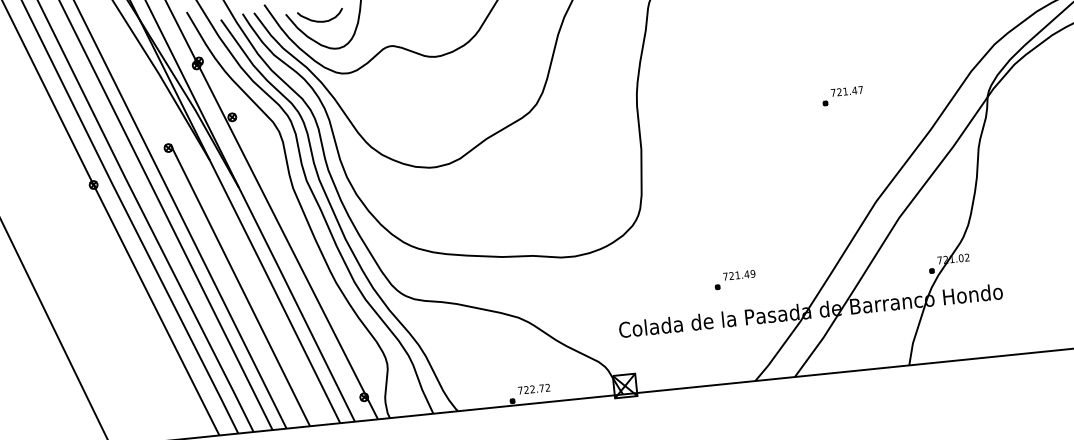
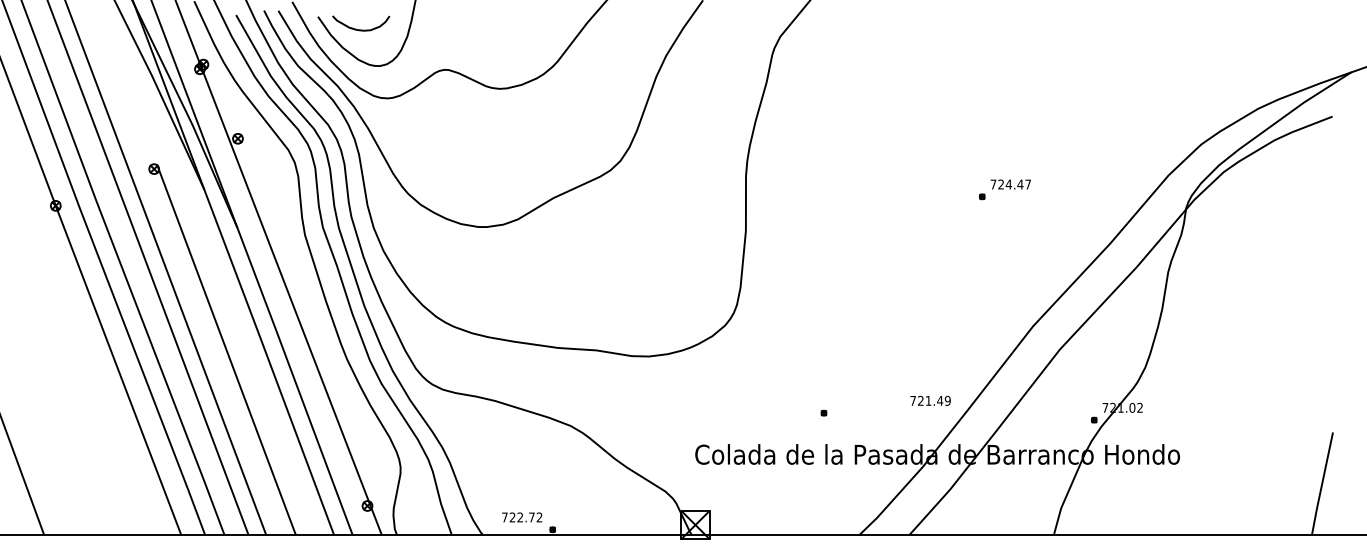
text: (845, 91) -> (1008, 184), 721.47 -> 724.47
text: (739, 274) -> (930, 400), moved
text: (534, 389) -> (522, 517), moved

